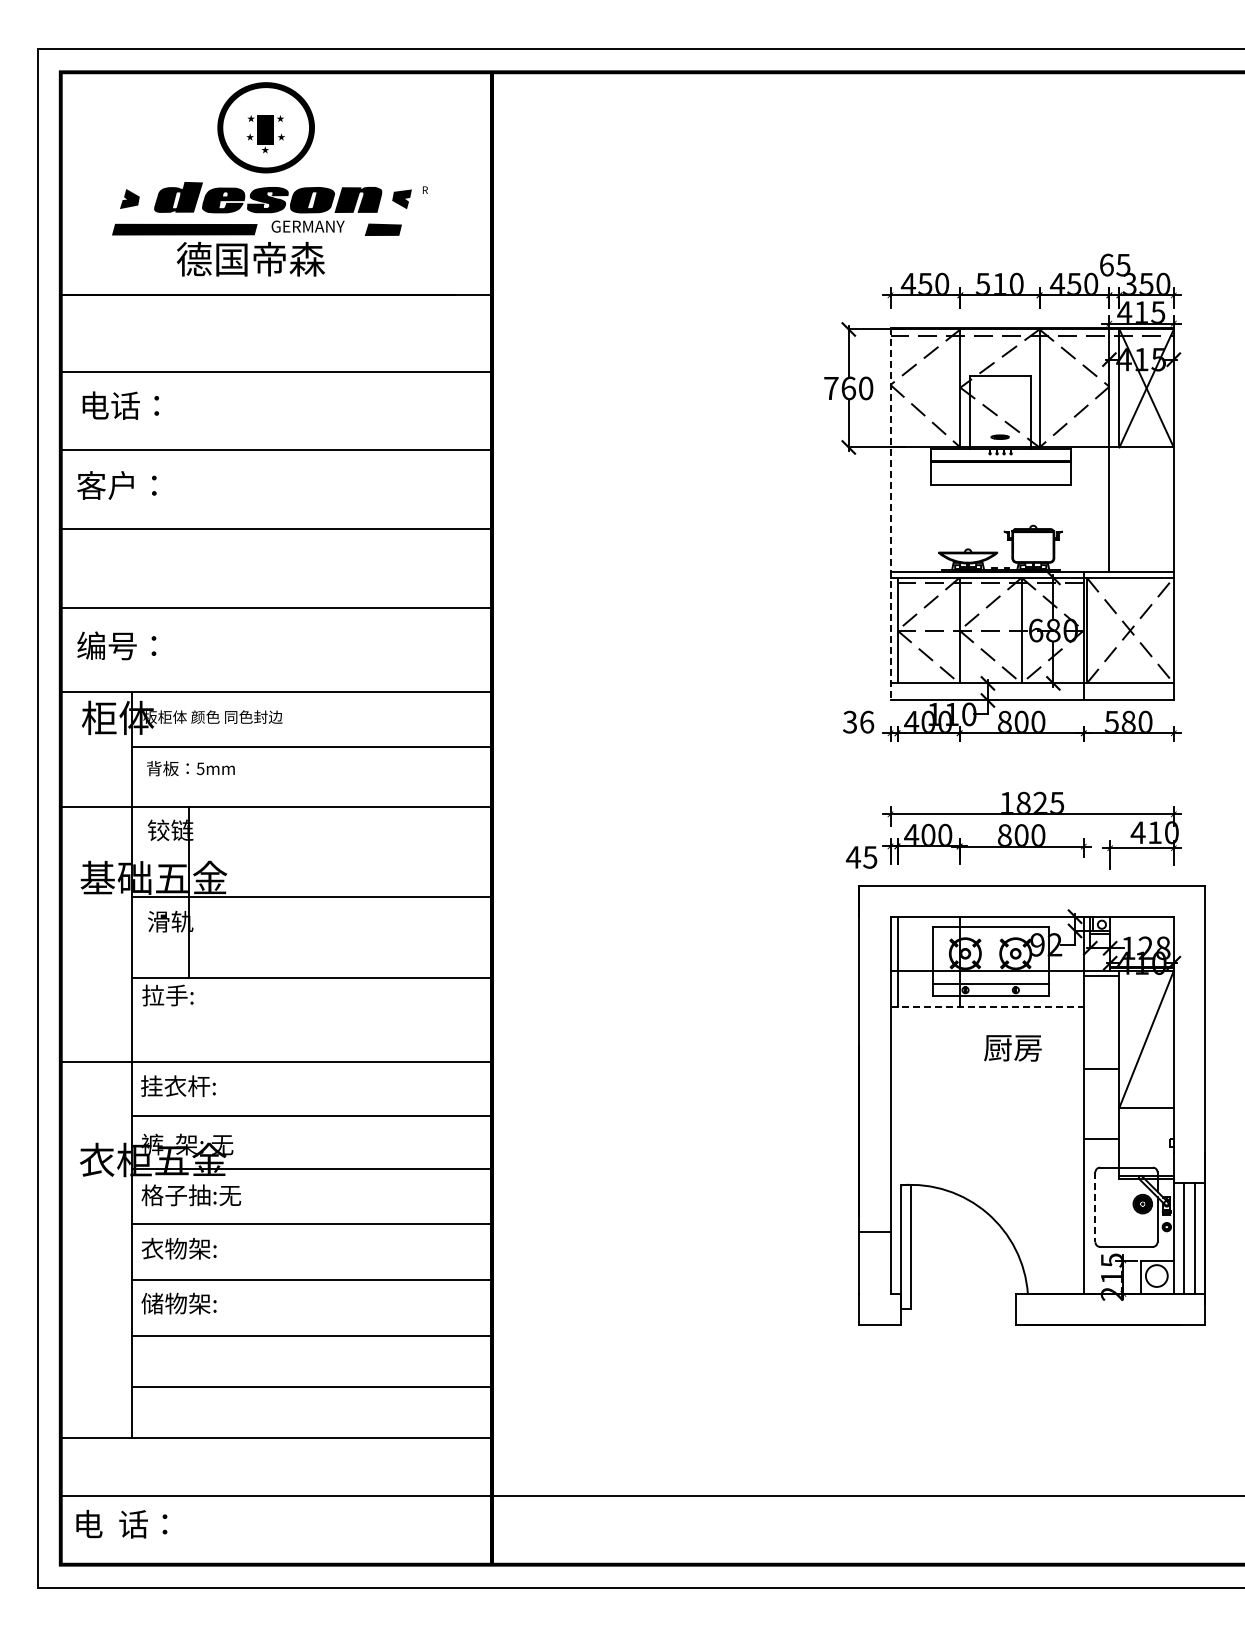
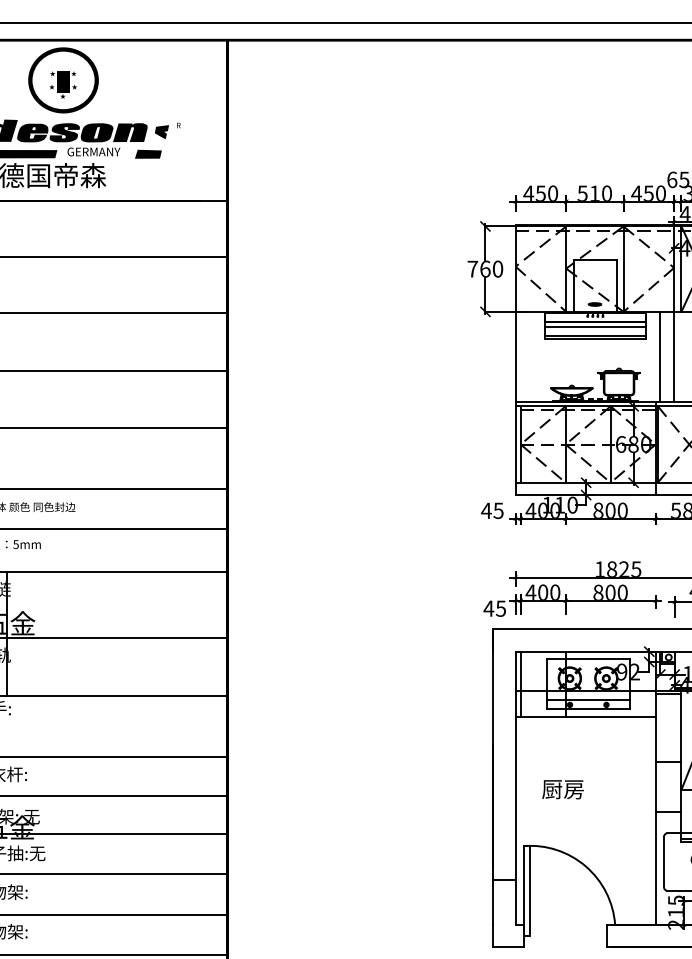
line: (1000, 467) -> (595, 326), added
line: (1000, 480) -> (595, 335), added
line: (1089, 509) -> (659, 356), added
line: (890, 514) -> (515, 360), dashed -> solid
text: (858, 721) -> (492, 510), 36 -> 45
line: (987, 1006) -> (585, 716), dashed -> solid
text: (1012, 1048) -> (562, 789), moved
line: (1095, 1207) -> (664, 862), dashed -> solid

